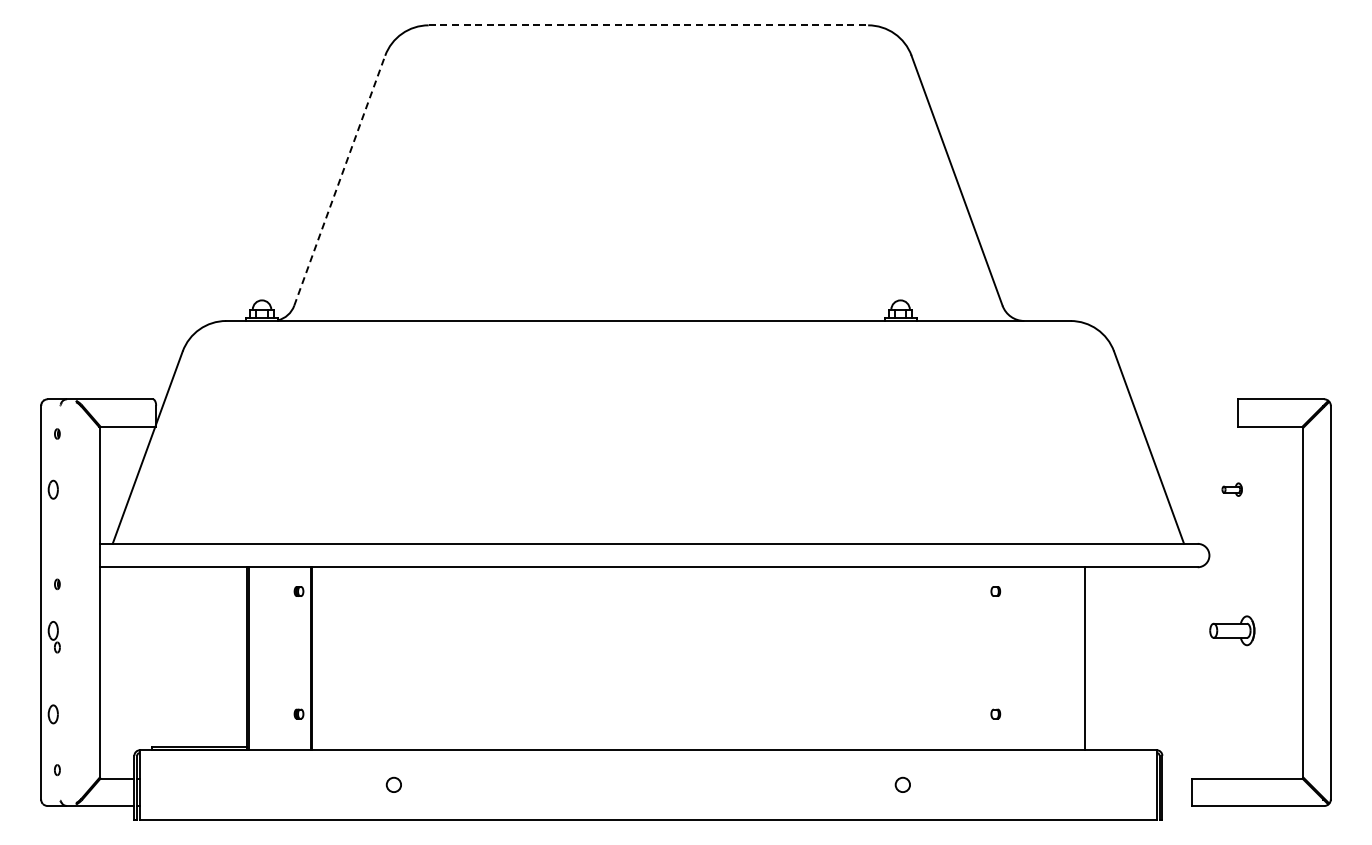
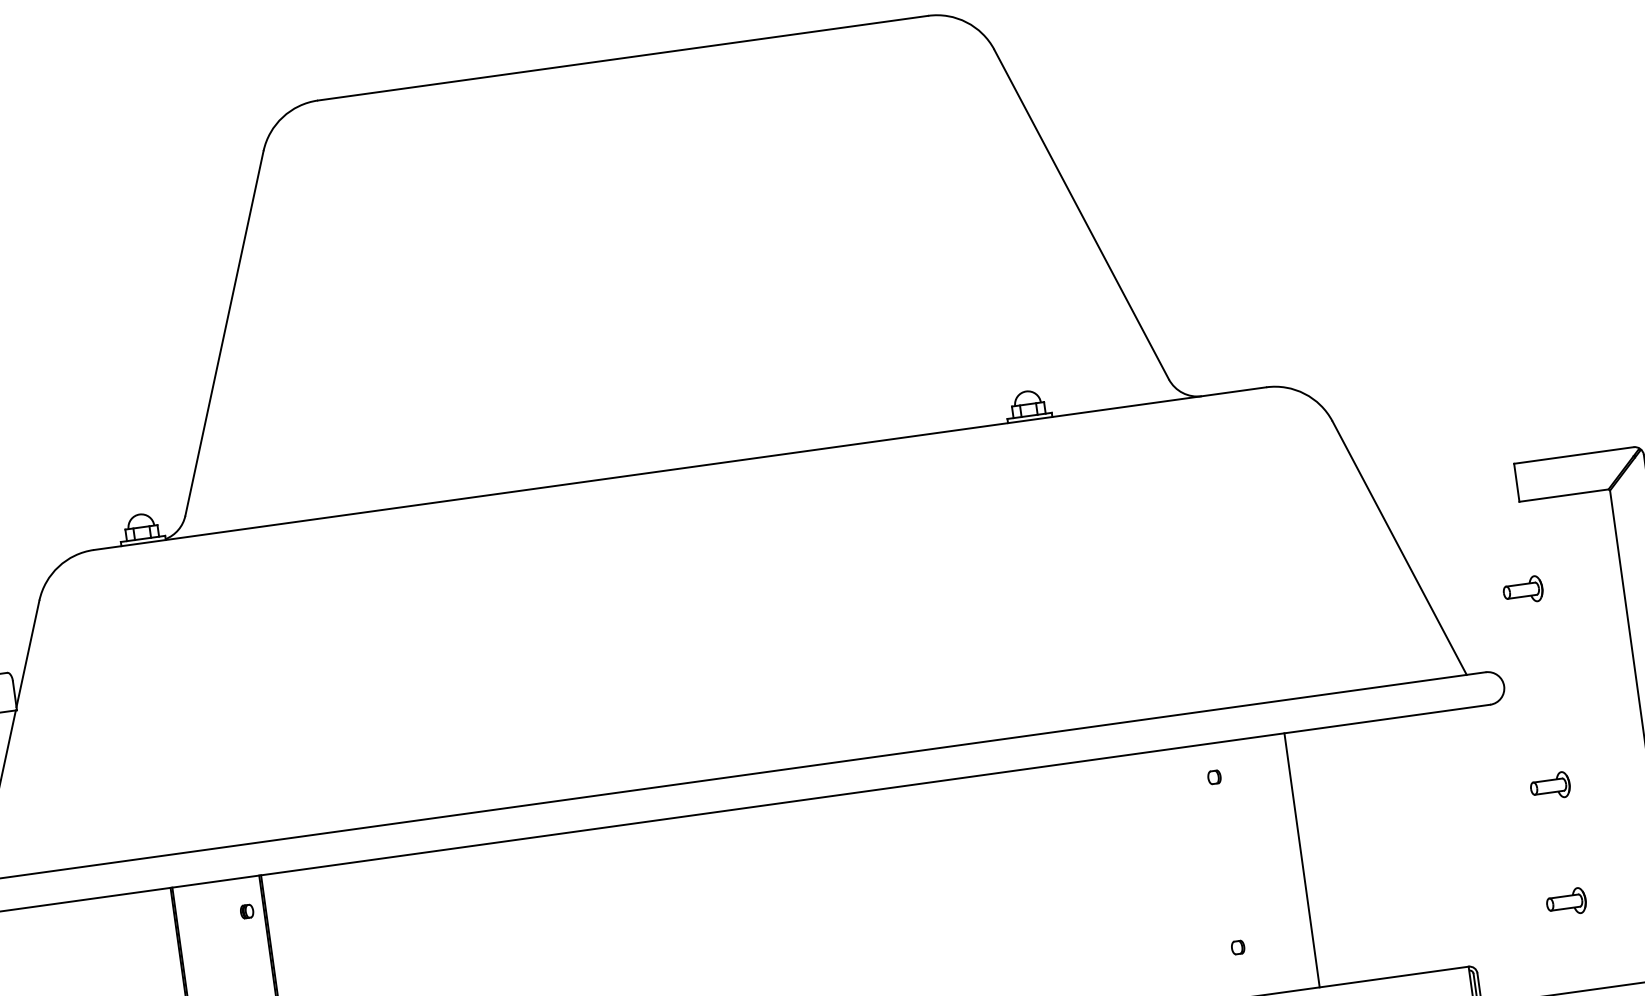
line: (648, 25) -> (623, 58), dashed -> solid
line: (339, 180) -> (224, 333), dashed -> solid
part: (1231, 489) -> (1522, 590), size x1.43
part: (1231, 630) -> (1549, 786), size x0.62
line: (1084, 658) -> (1301, 859), moved
part: (1231, 714) -> (1565, 902), added

